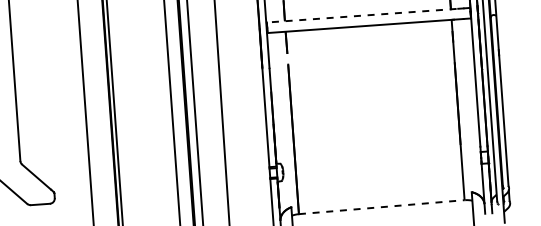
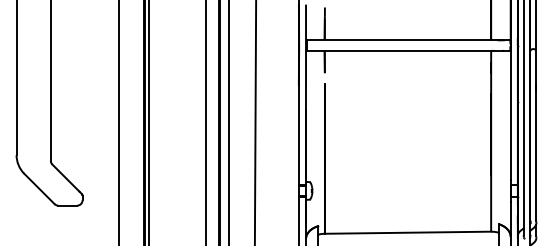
line: (368, 15) -> (408, 40), dashed -> solid
line: (382, 206) -> (408, 232), dashed -> solid

